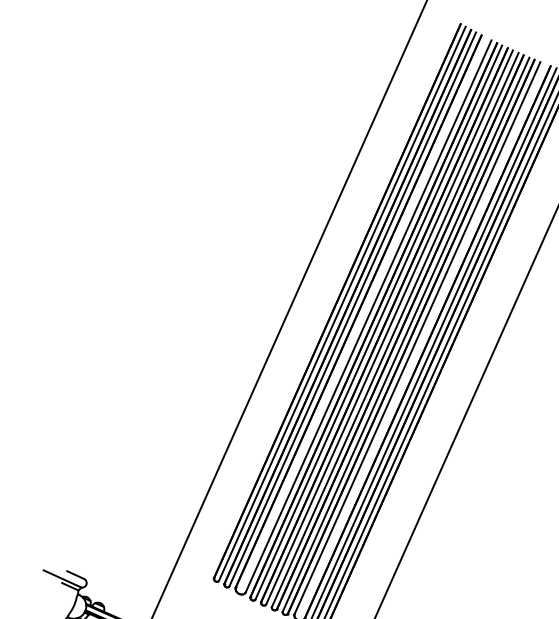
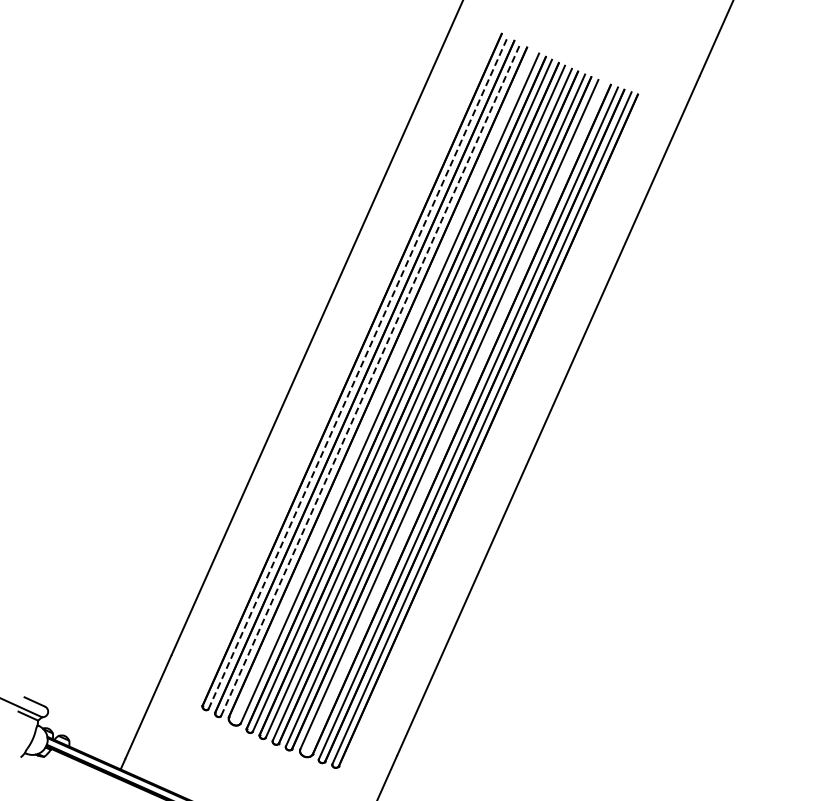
line: (342, 304) -> (358, 373), solid -> dashed
line: (352, 309) -> (370, 379), solid -> dashed

